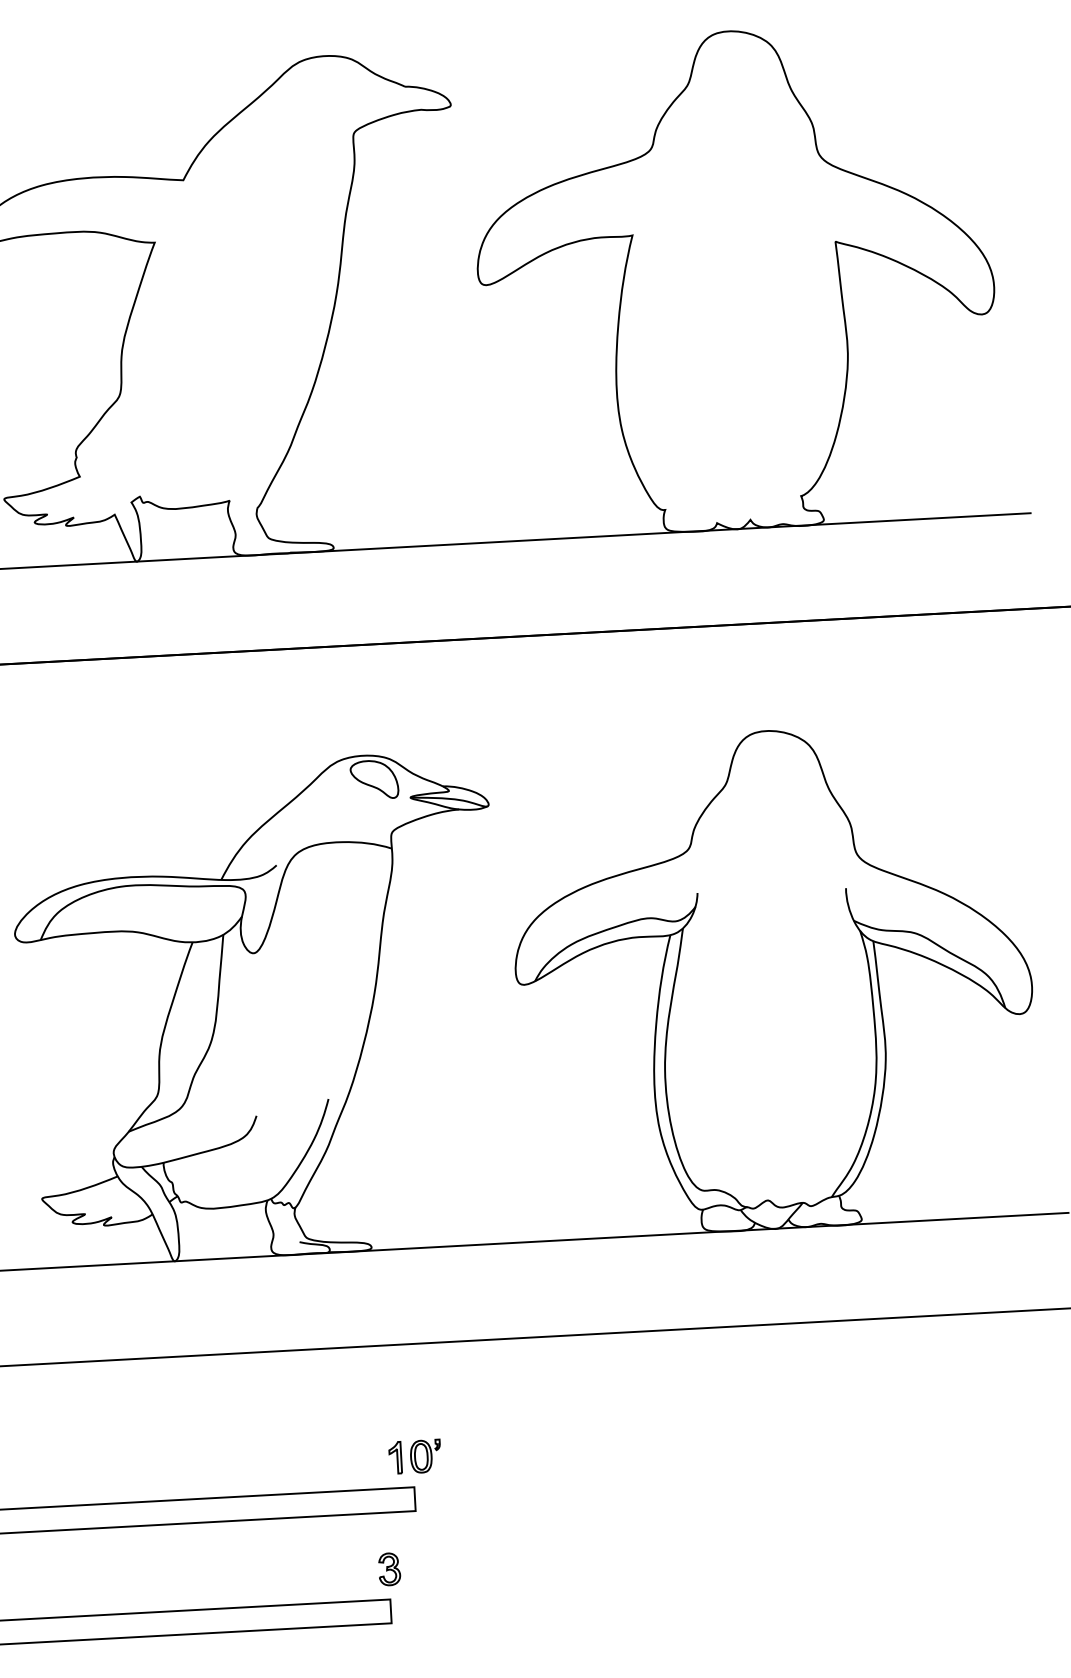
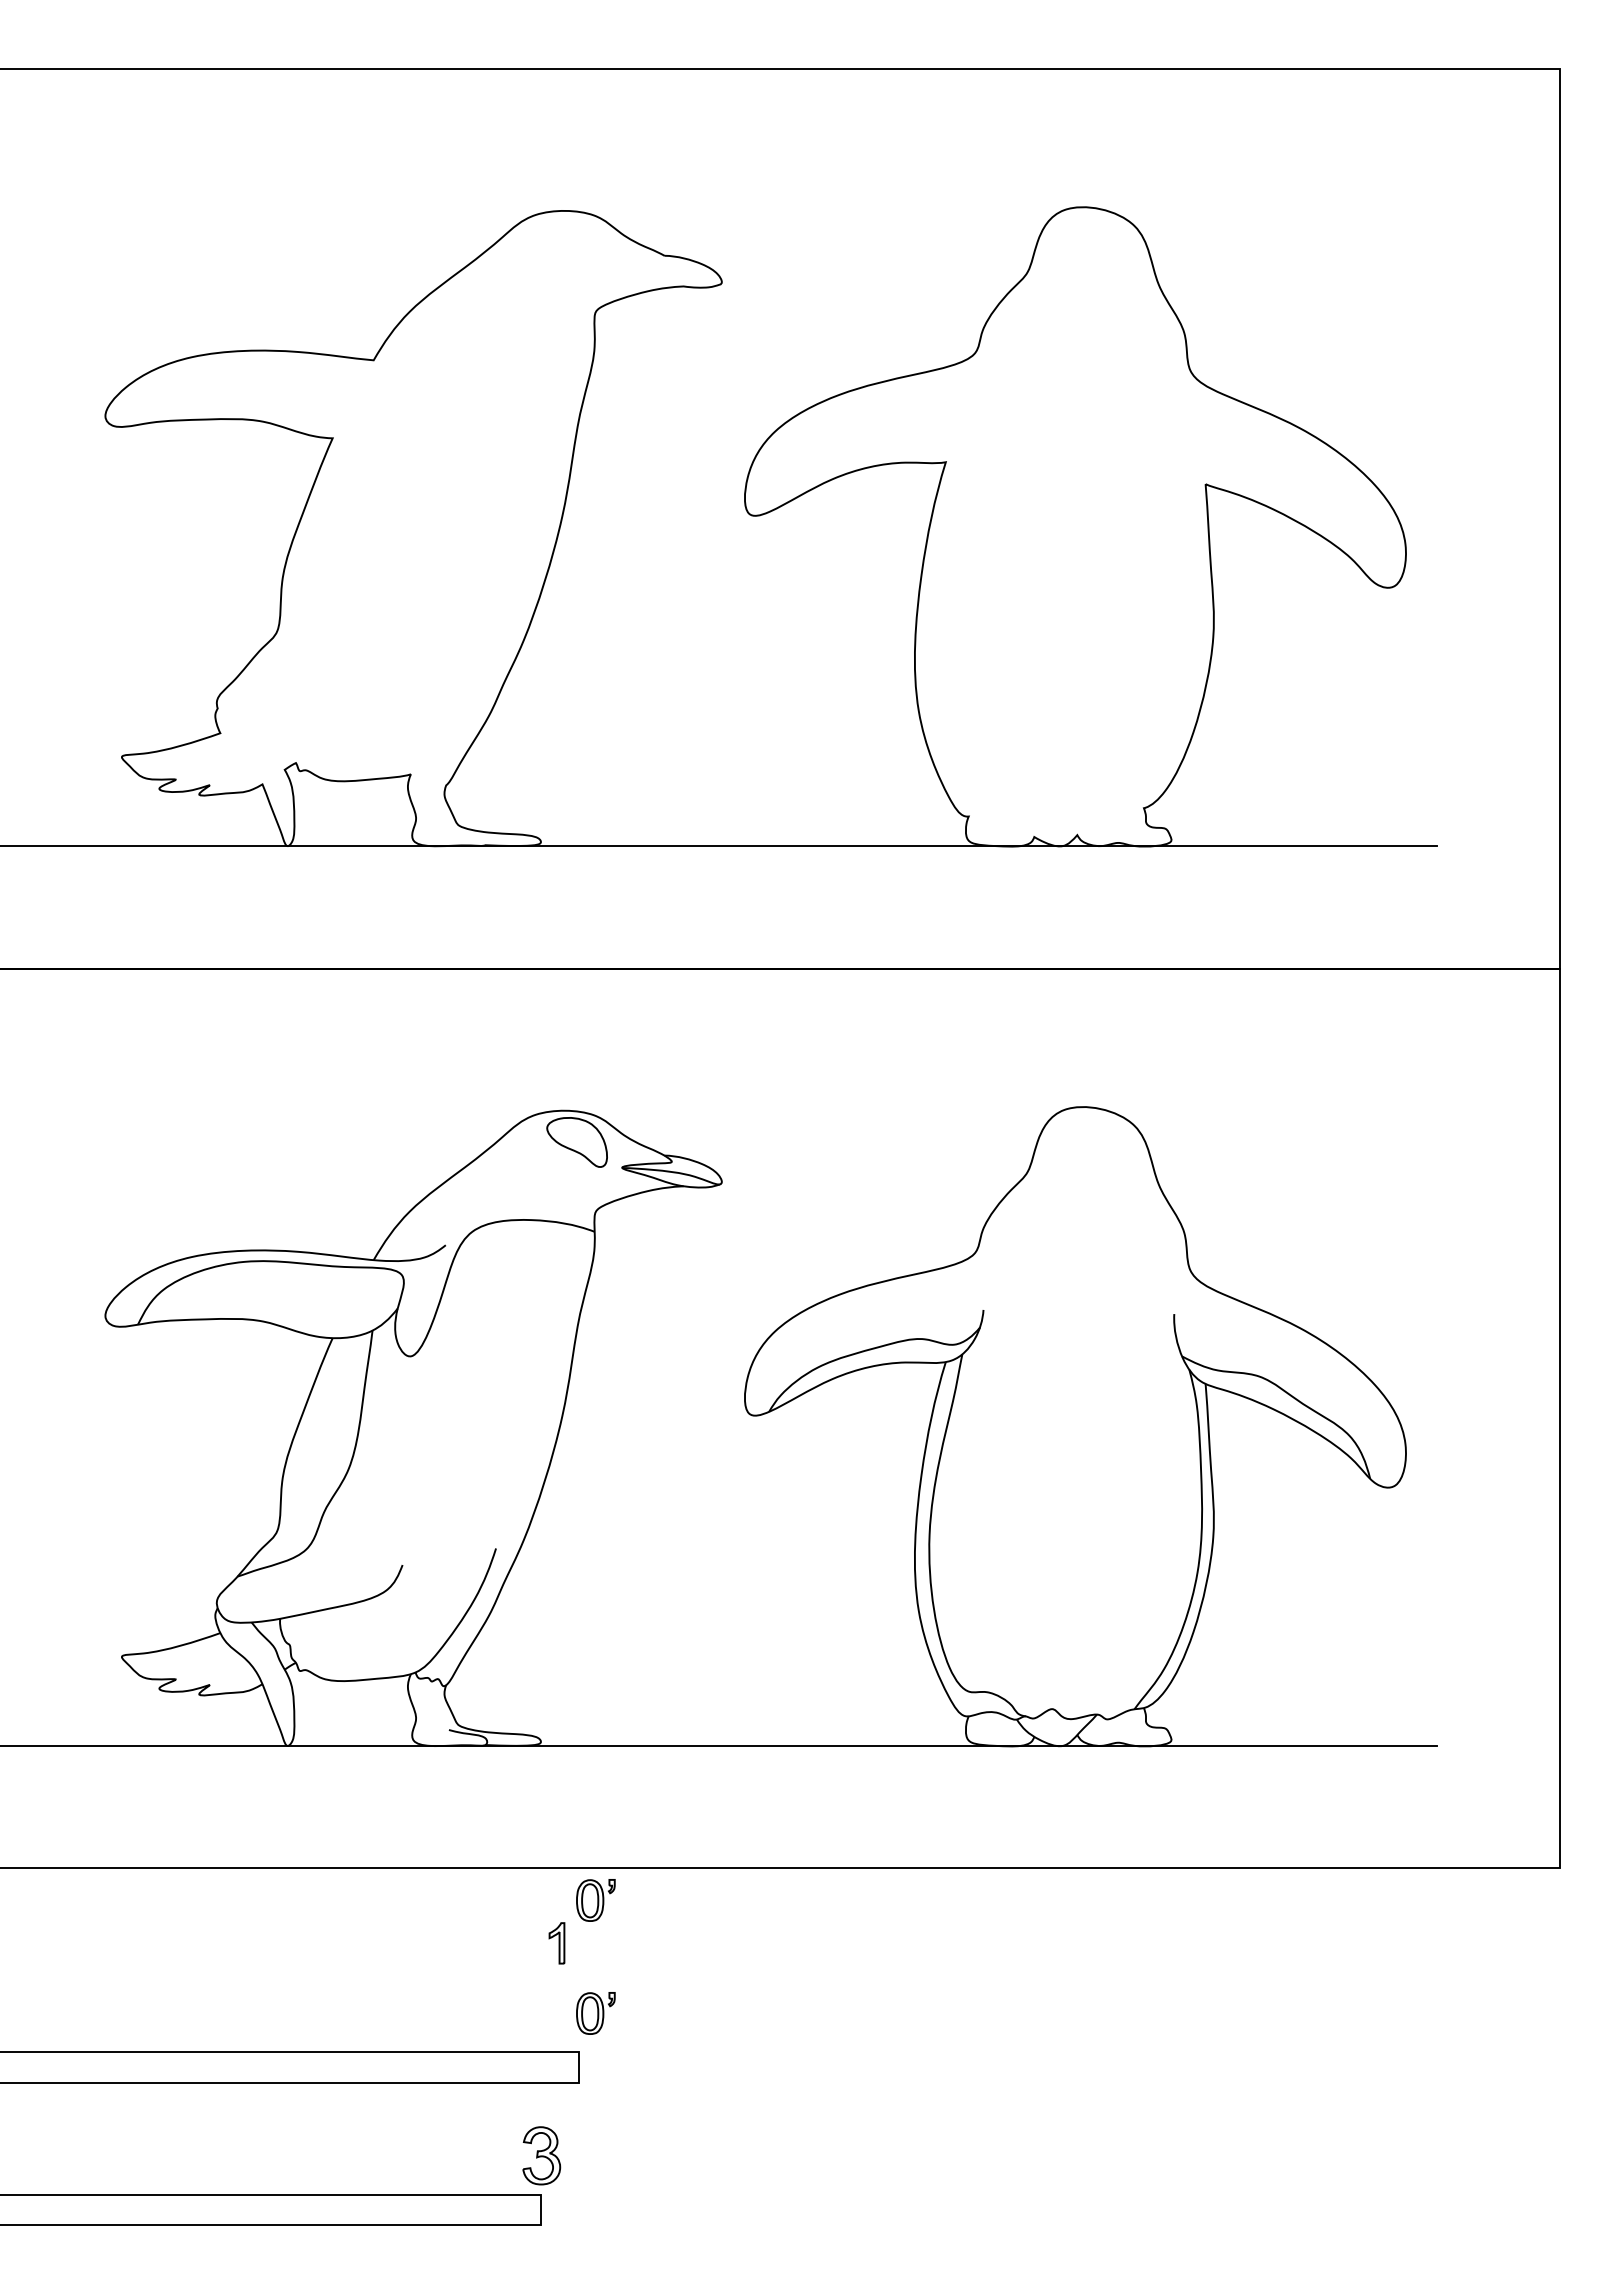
part: (420, 1368) -> (595, 1900), added
part: (395, 1458) -> (556, 1943), moved
part: (389, 1569) -> (541, 2155), size x1.4

